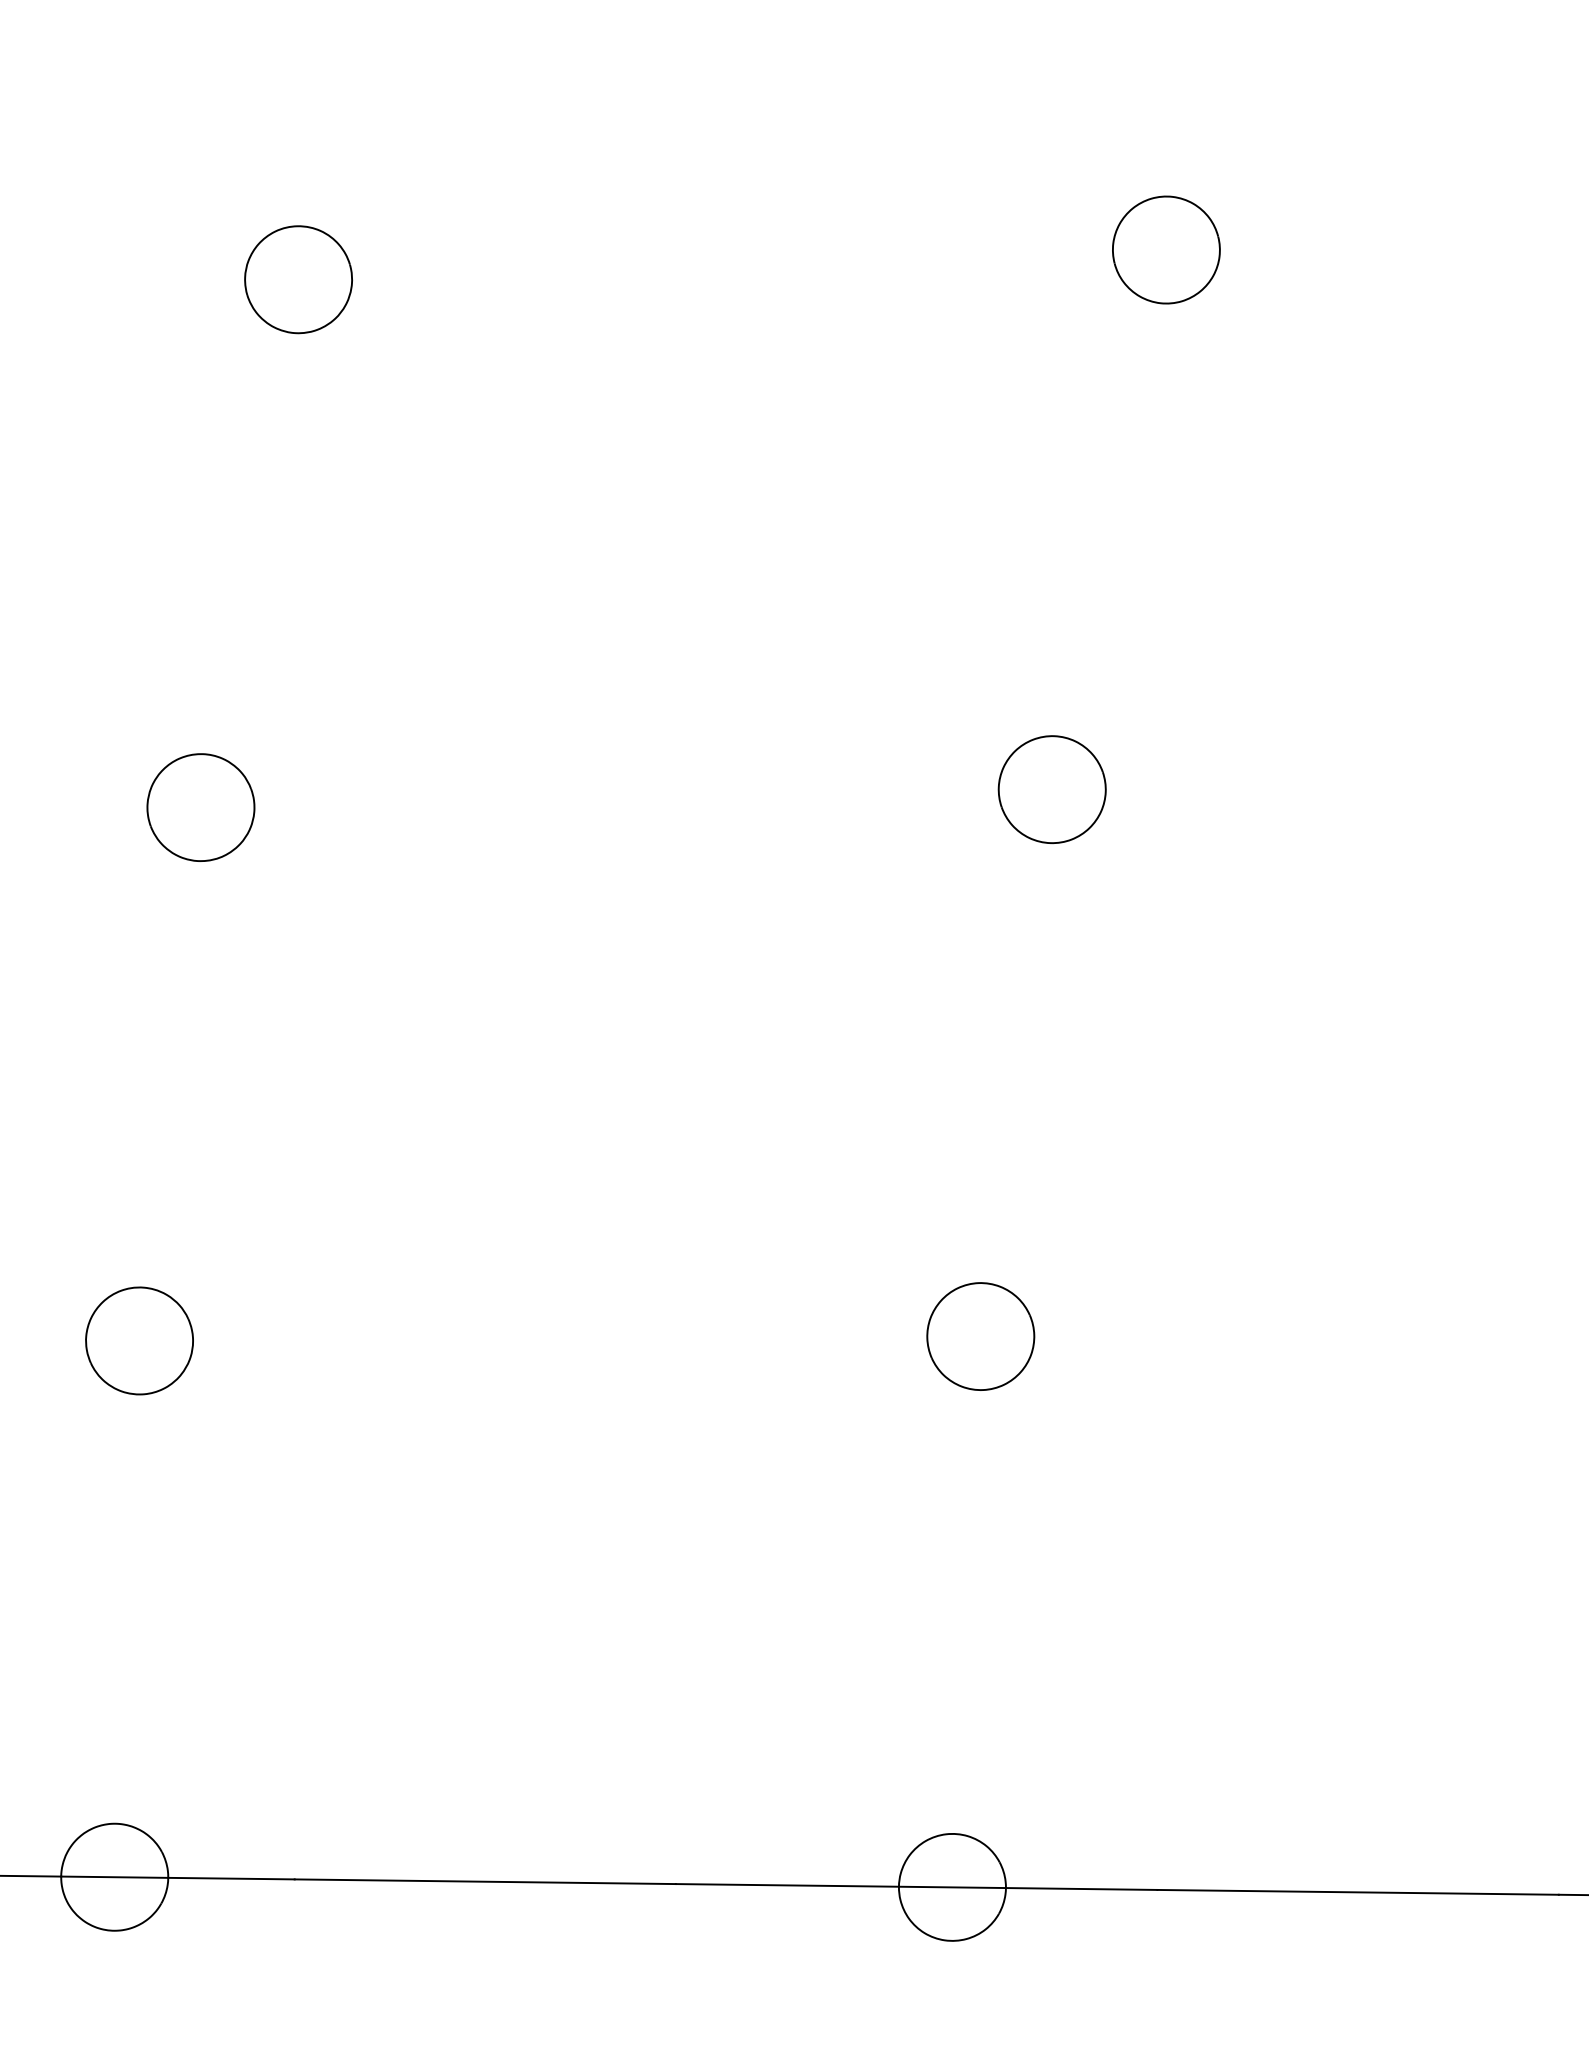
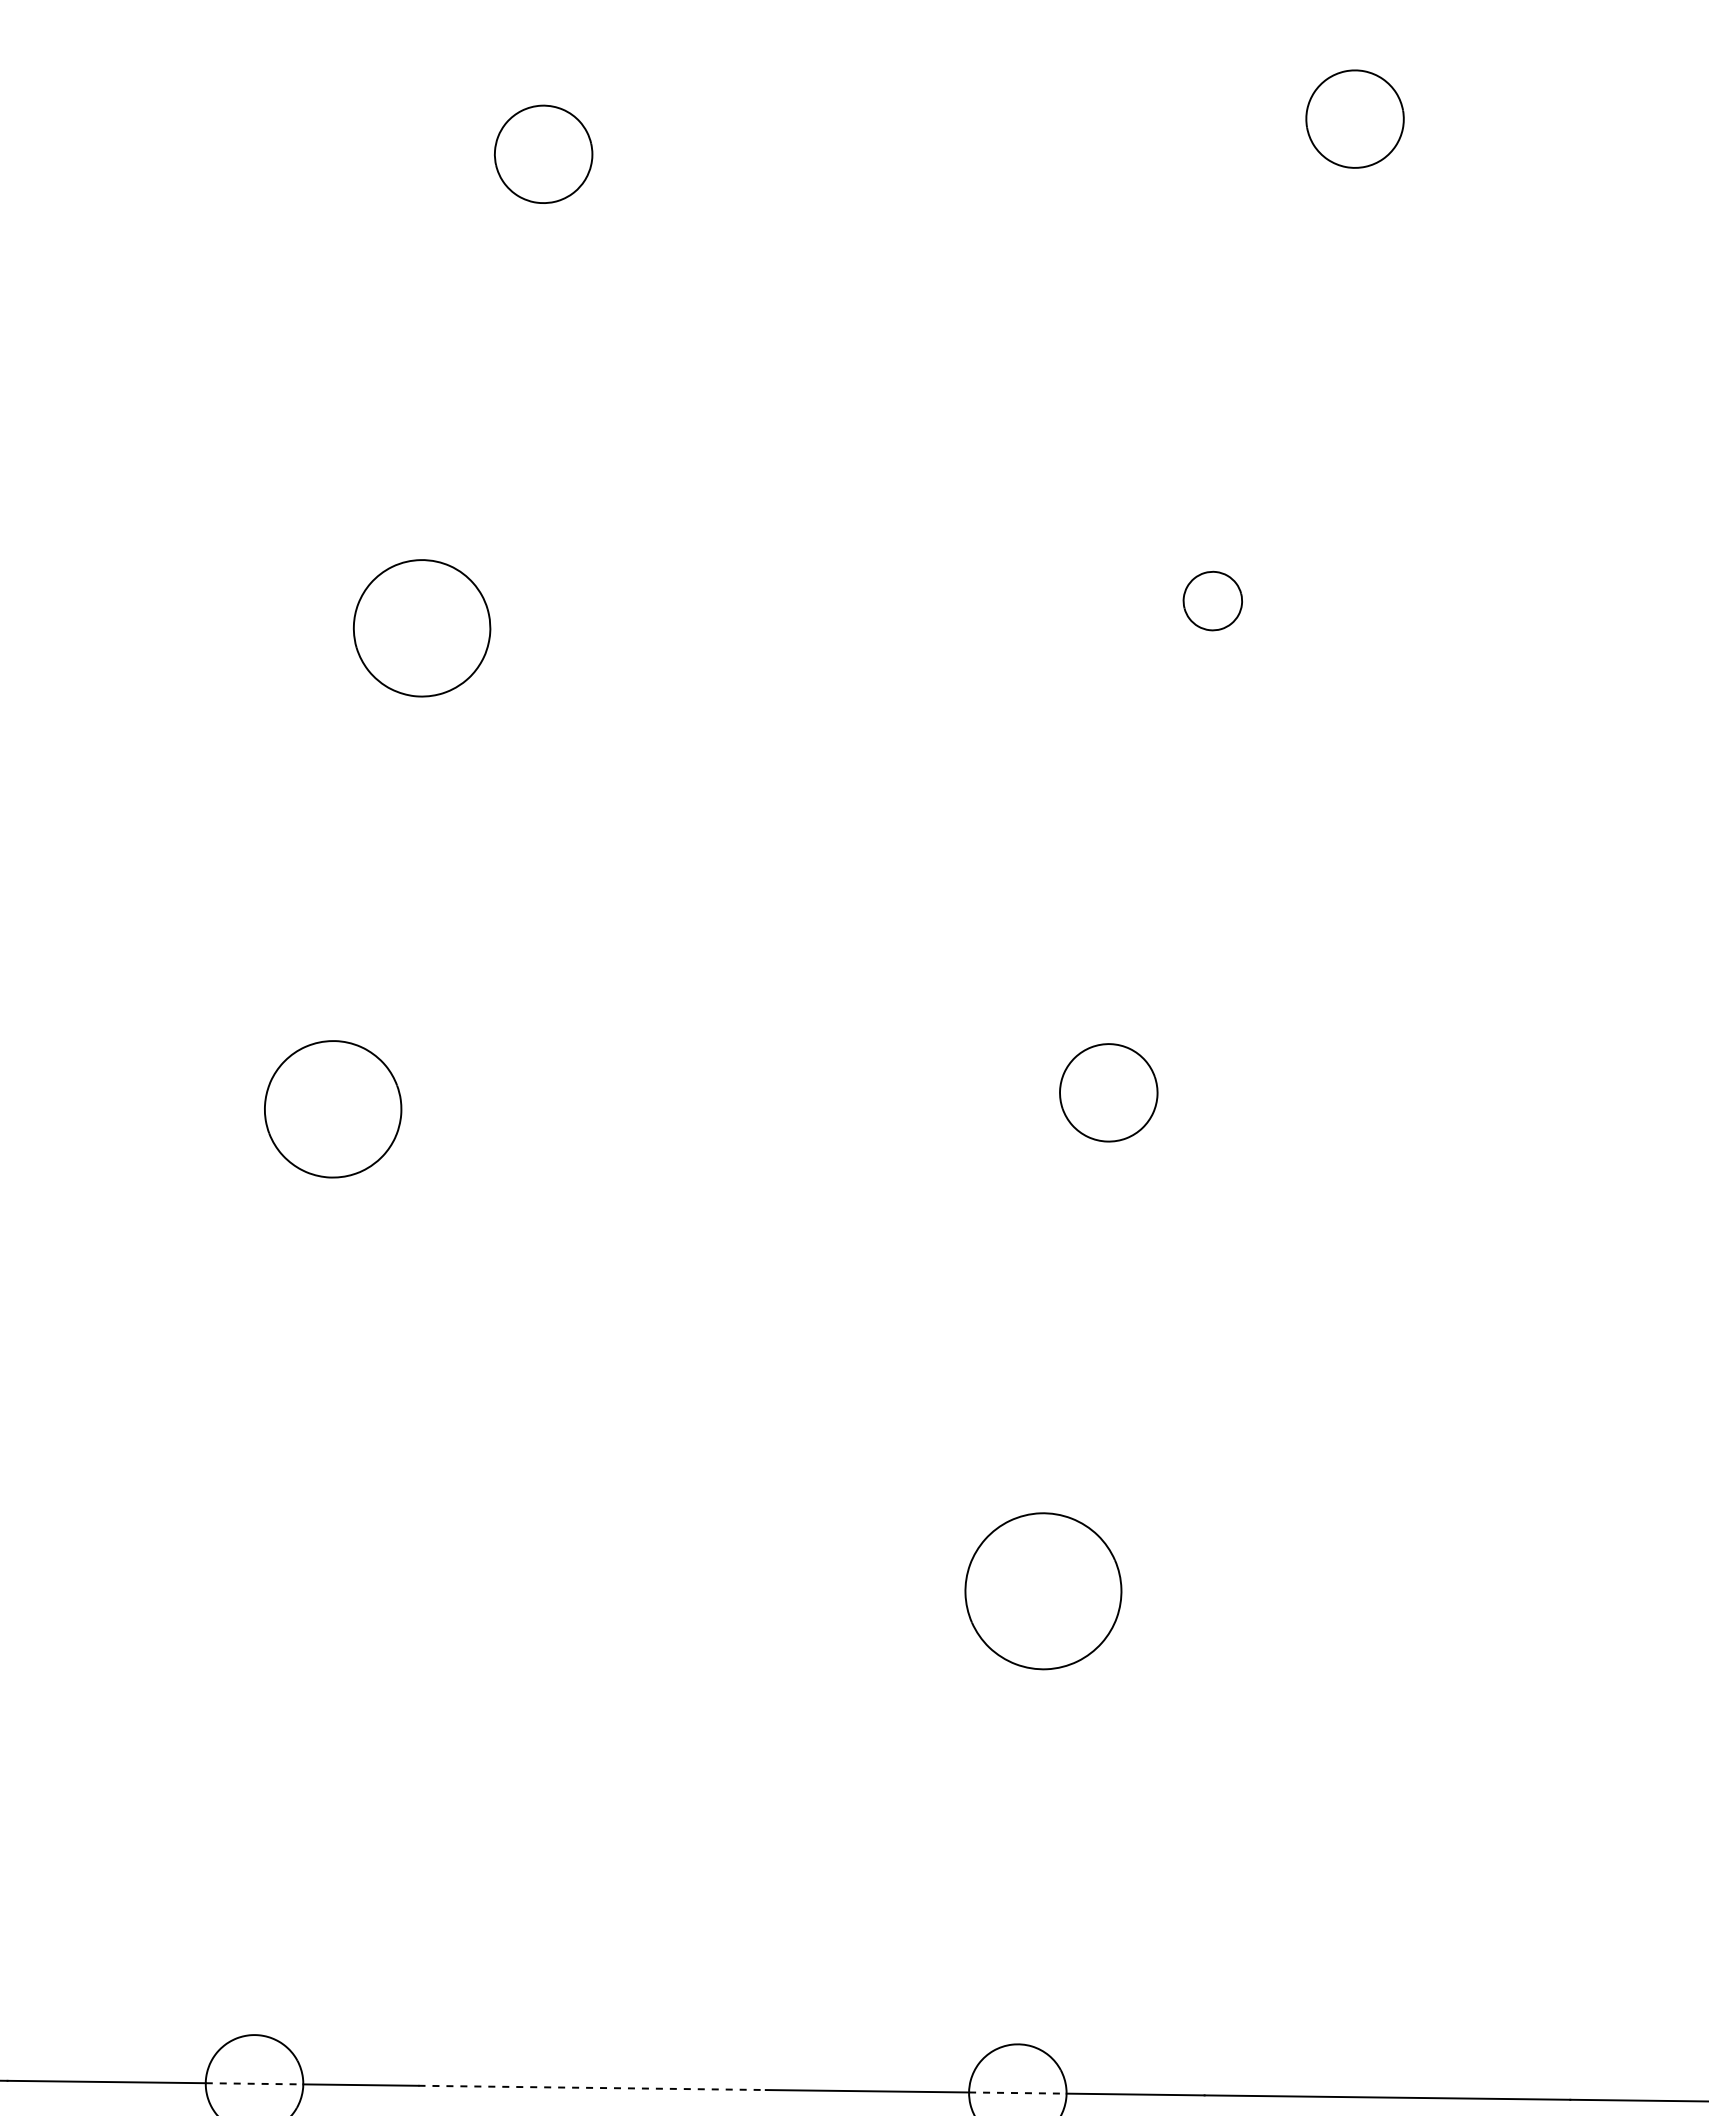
part: (1166, 249) -> (1212, 600), size x0.6
part: (297, 278) -> (421, 627), size x1.4
part: (200, 806) -> (332, 1108), size x1.4
part: (980, 1335) -> (1043, 1590), size x1.6
part: (138, 1340) -> (276, 1594), removed
line: (114, 1876) -> (254, 2083), solid -> dashed
line: (485, 1881) -> (592, 2087), solid -> dashed
line: (952, 1887) -> (1017, 2093), solid -> dashed

